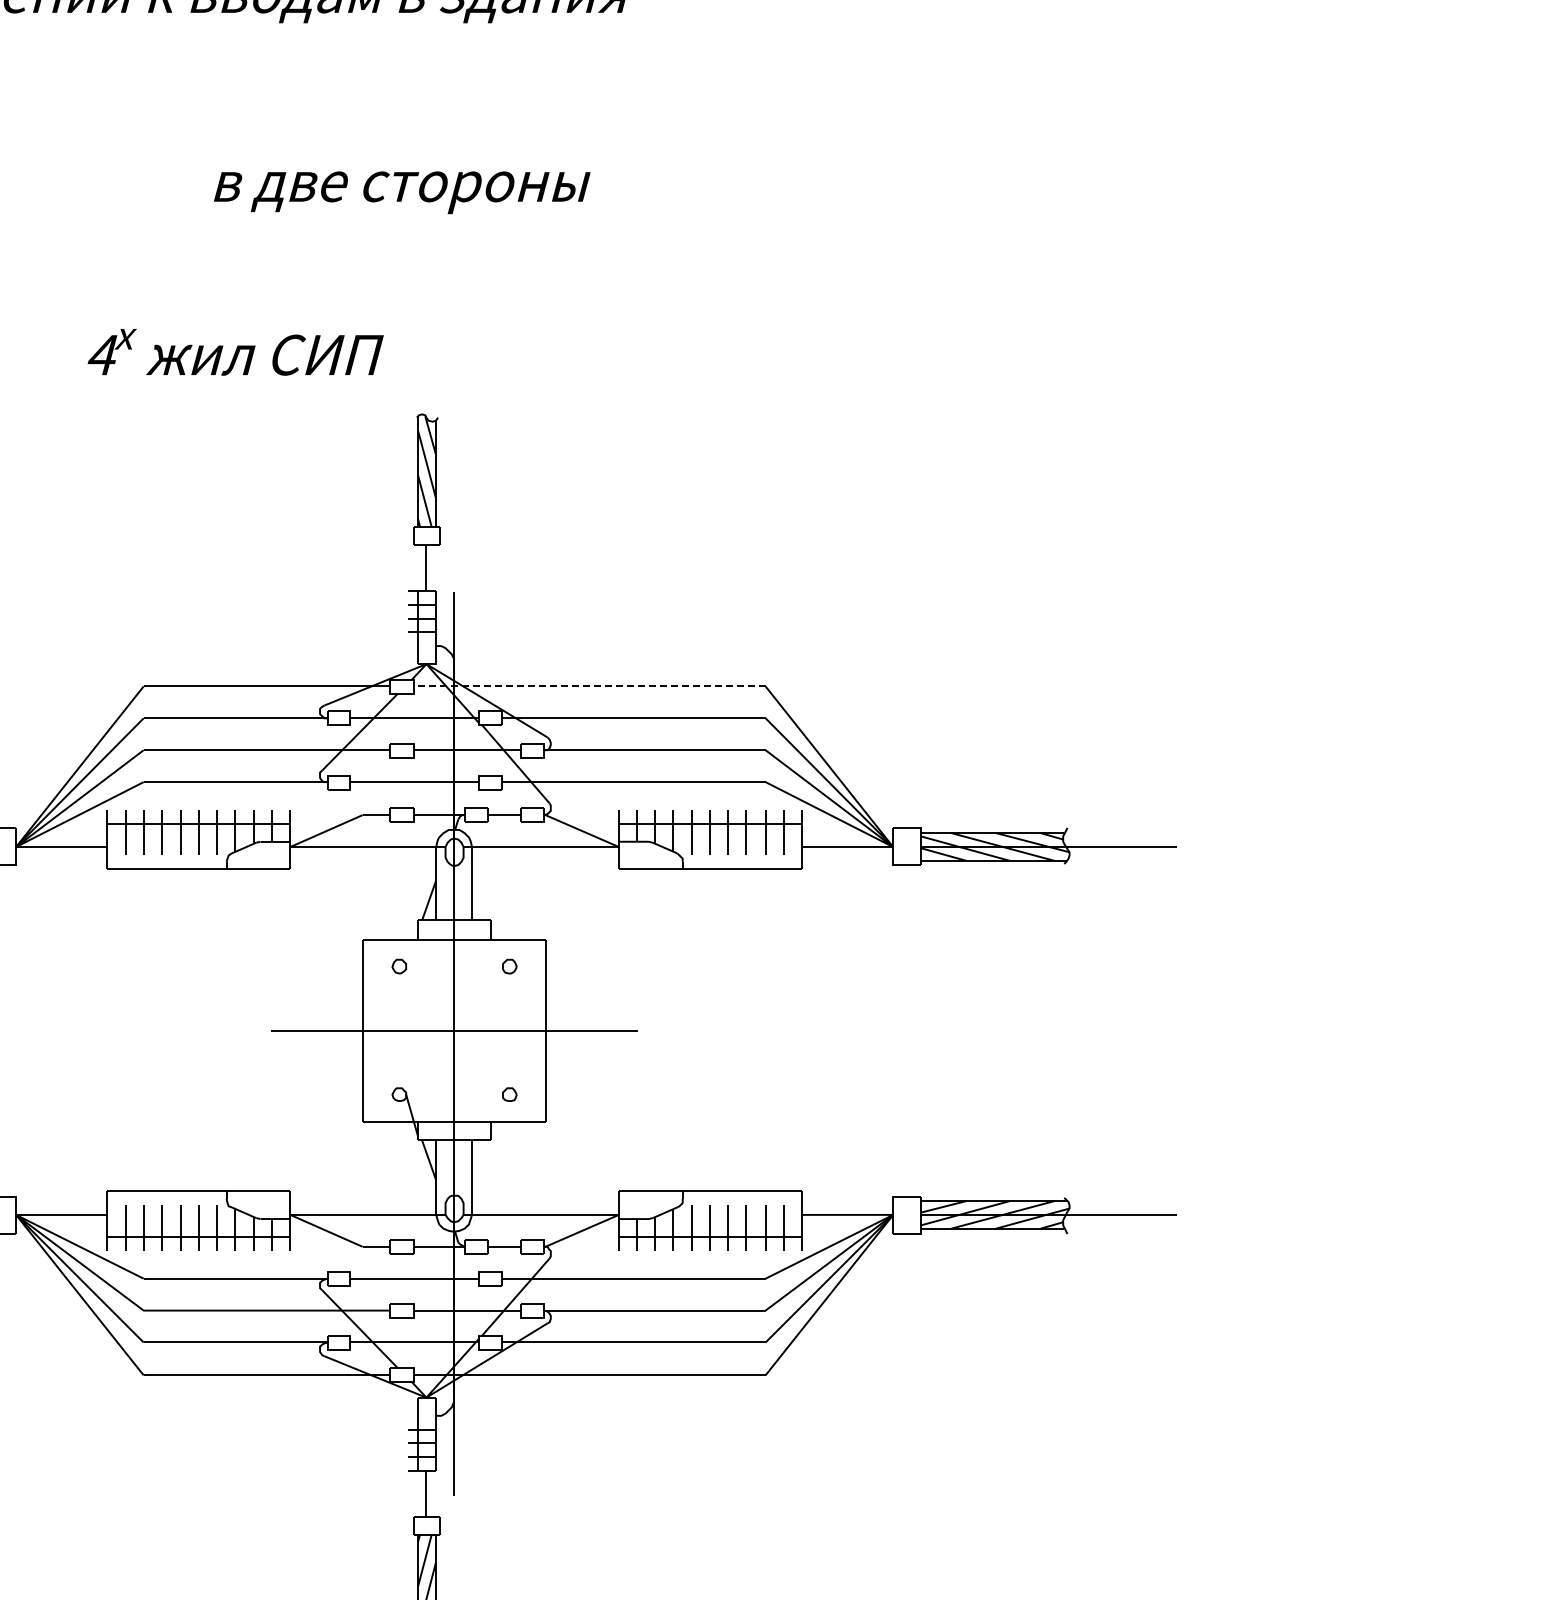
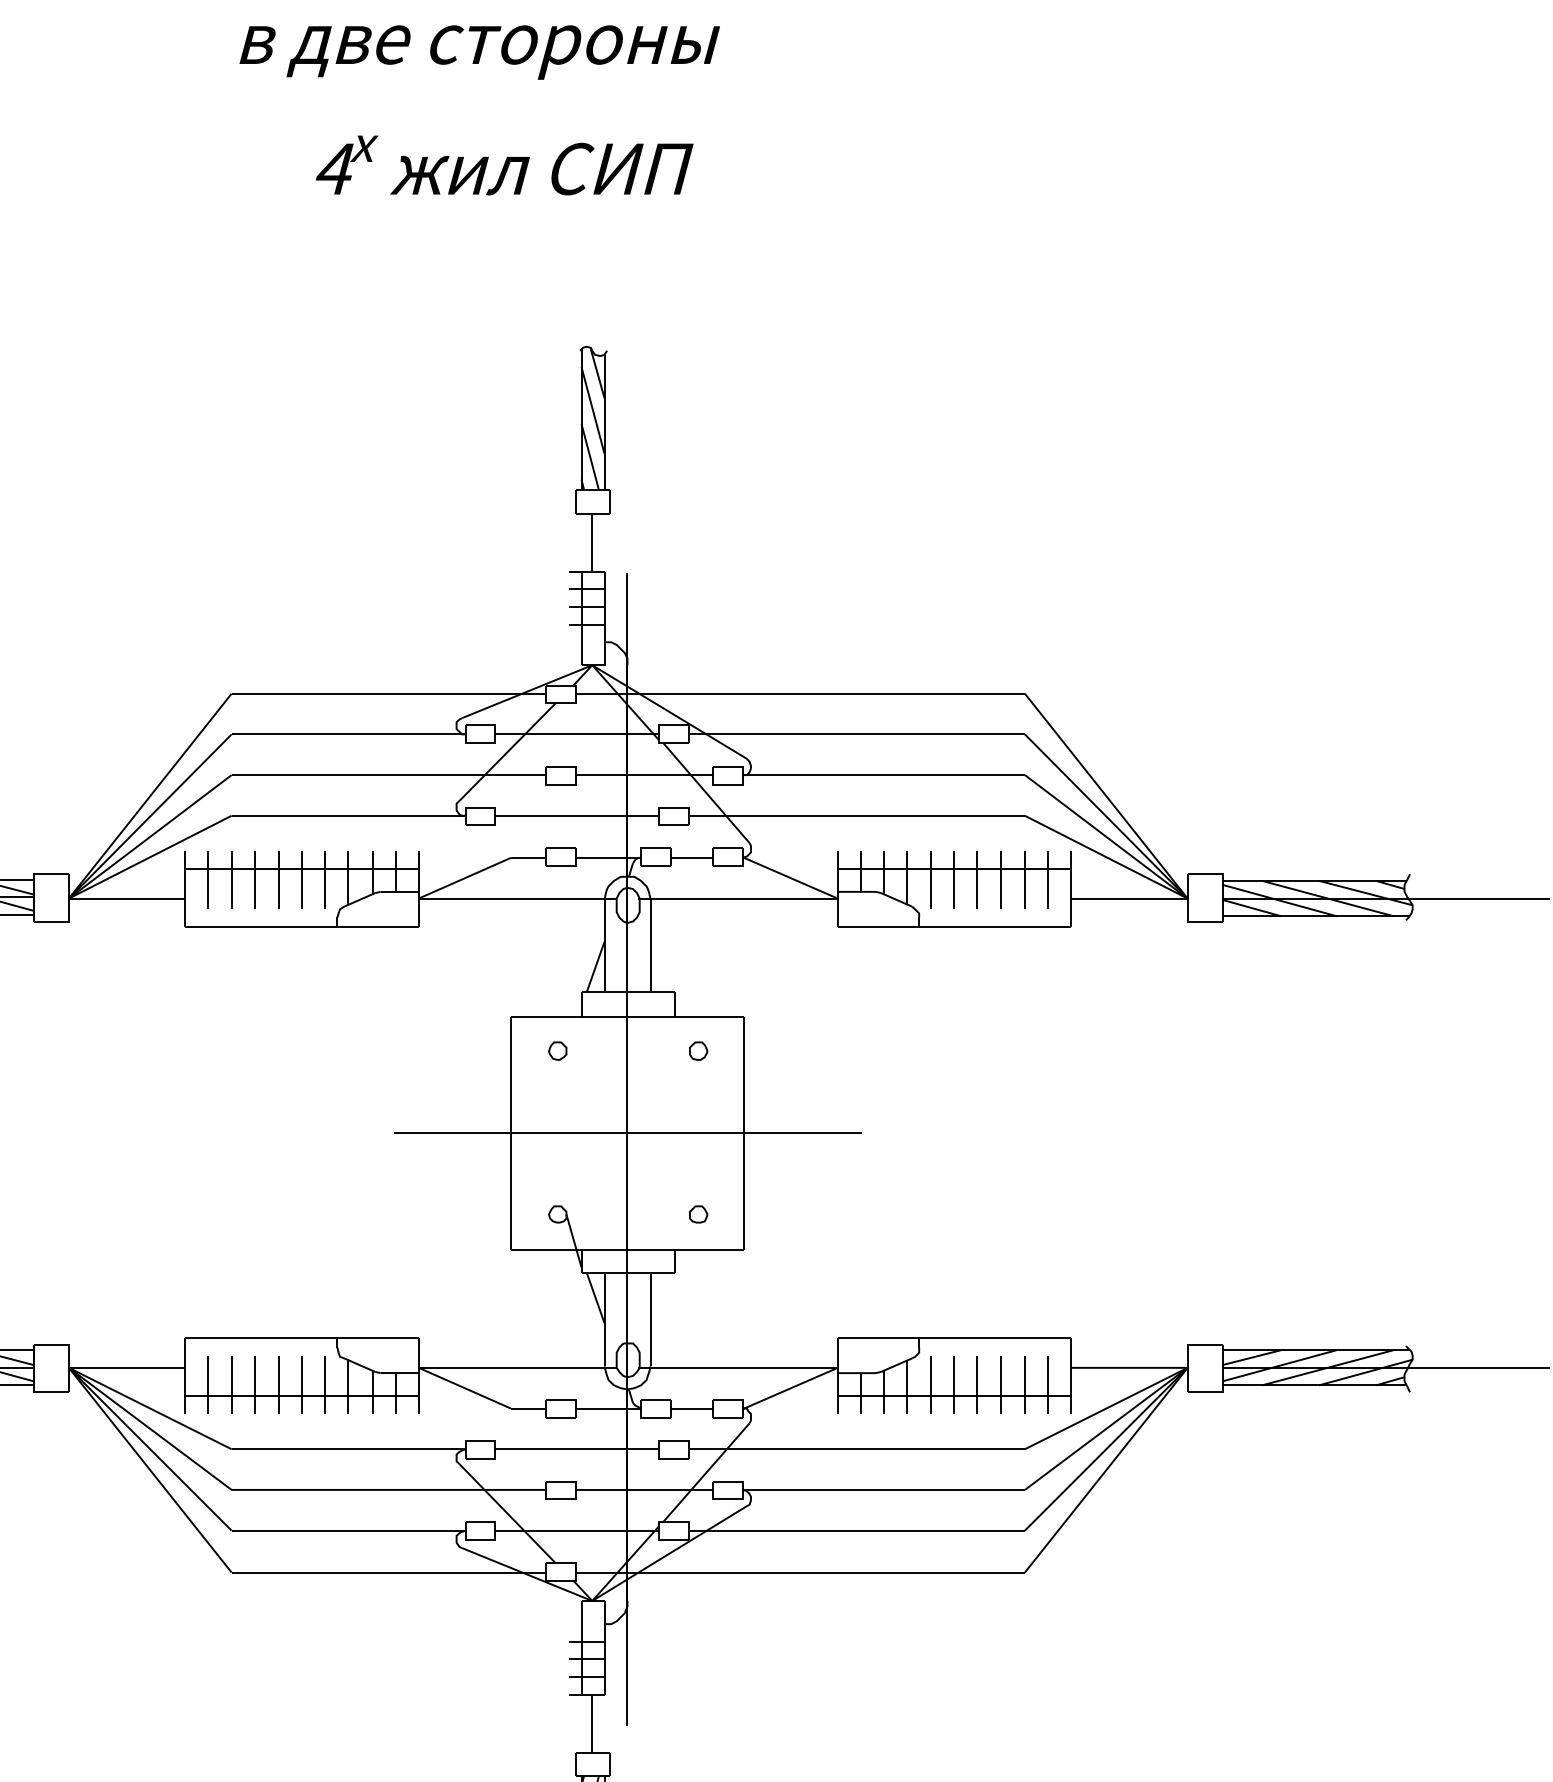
text: (402, 192) -> (480, 52), moved
text: (235, 352) -> (504, 165), moved
line: (589, 686) -> (800, 693), dashed -> solid

